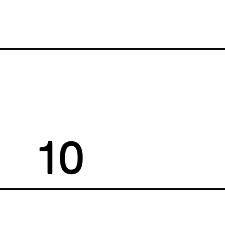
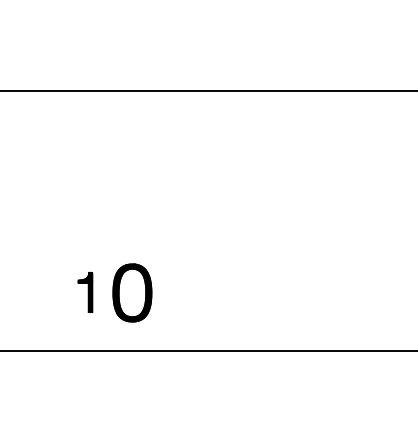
part: (45, 157) -> (84, 292), size x0.7

